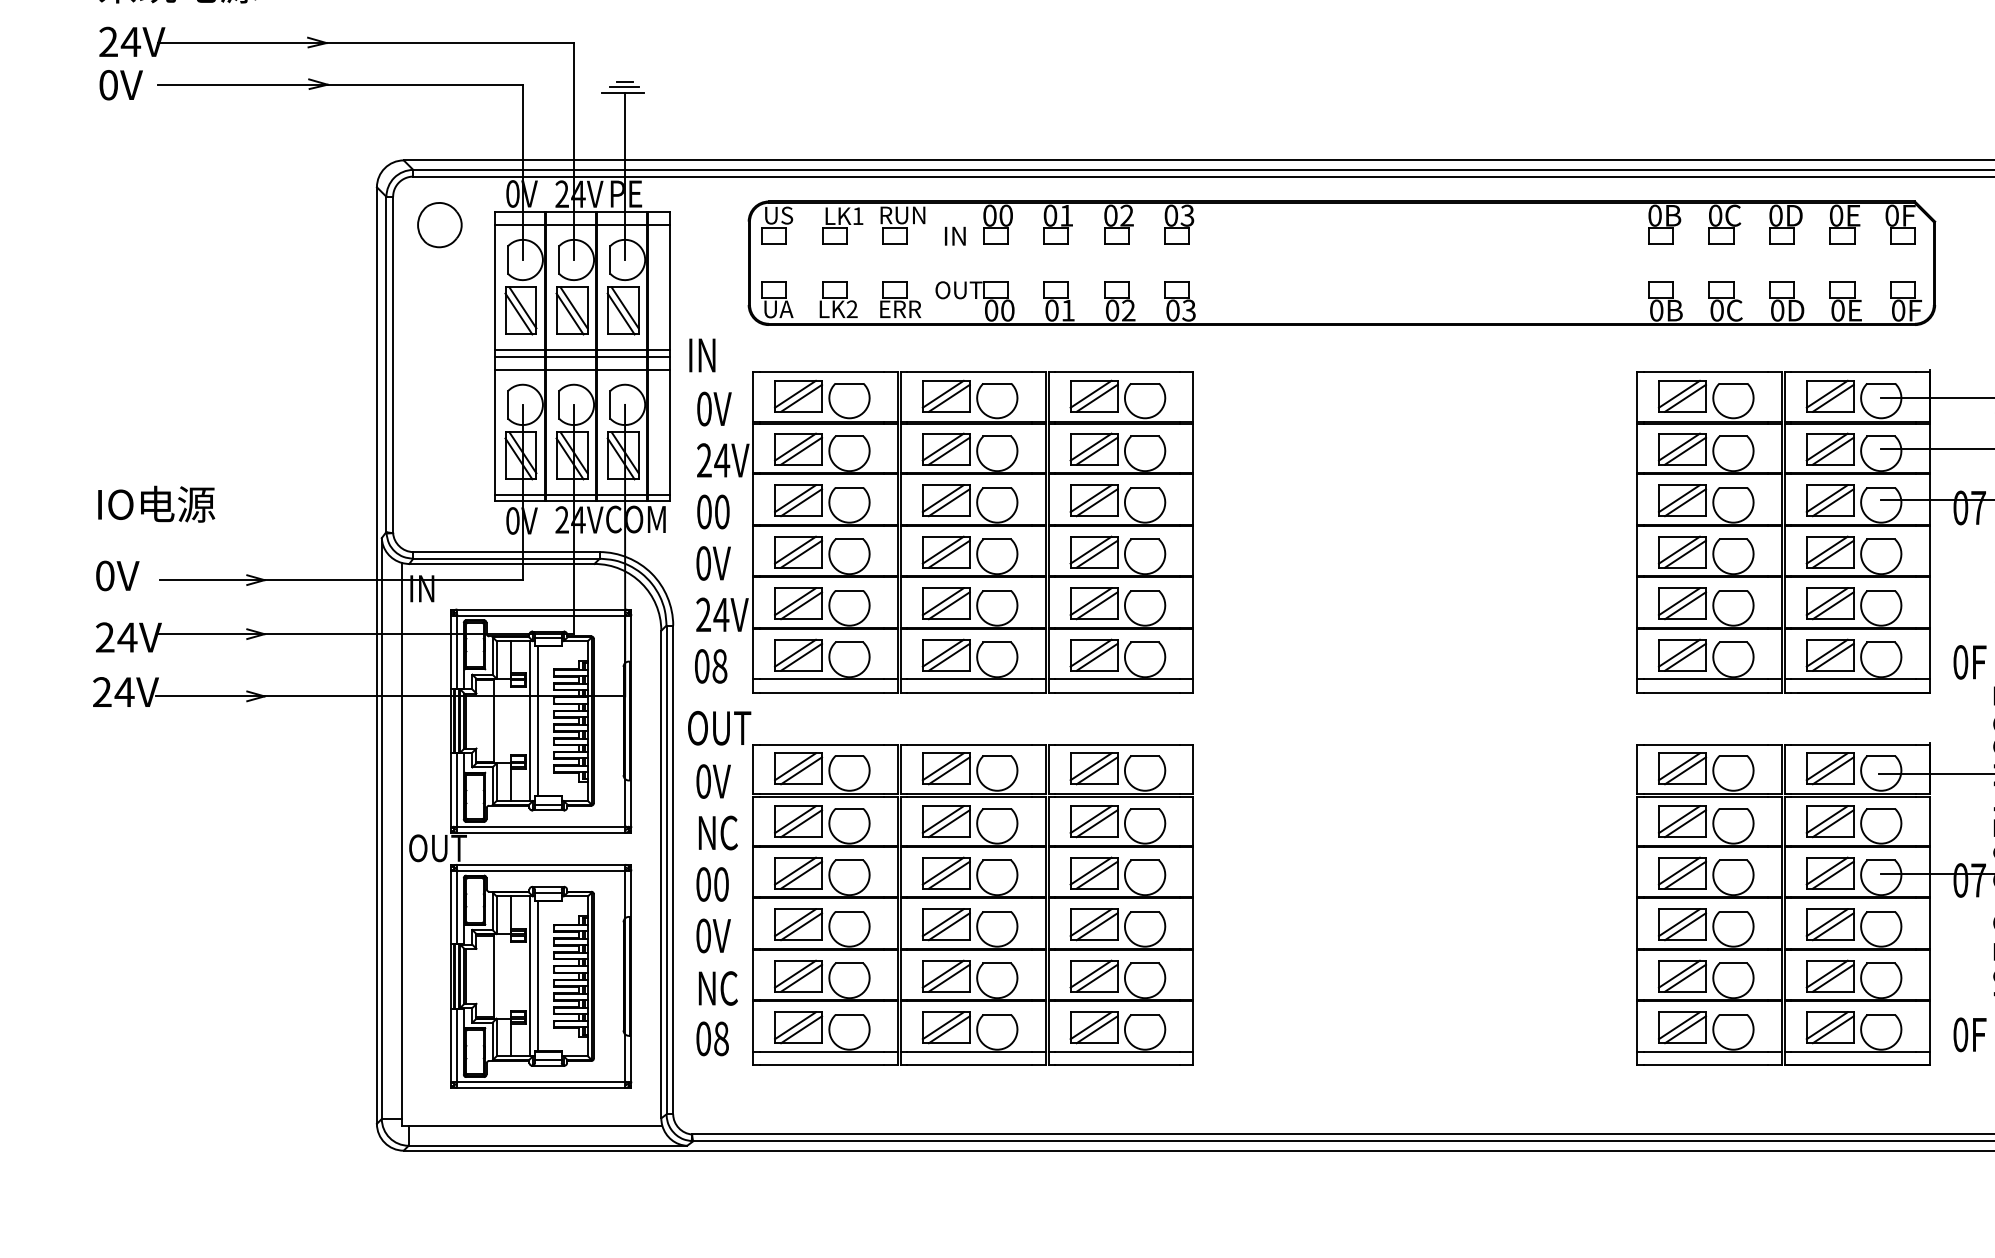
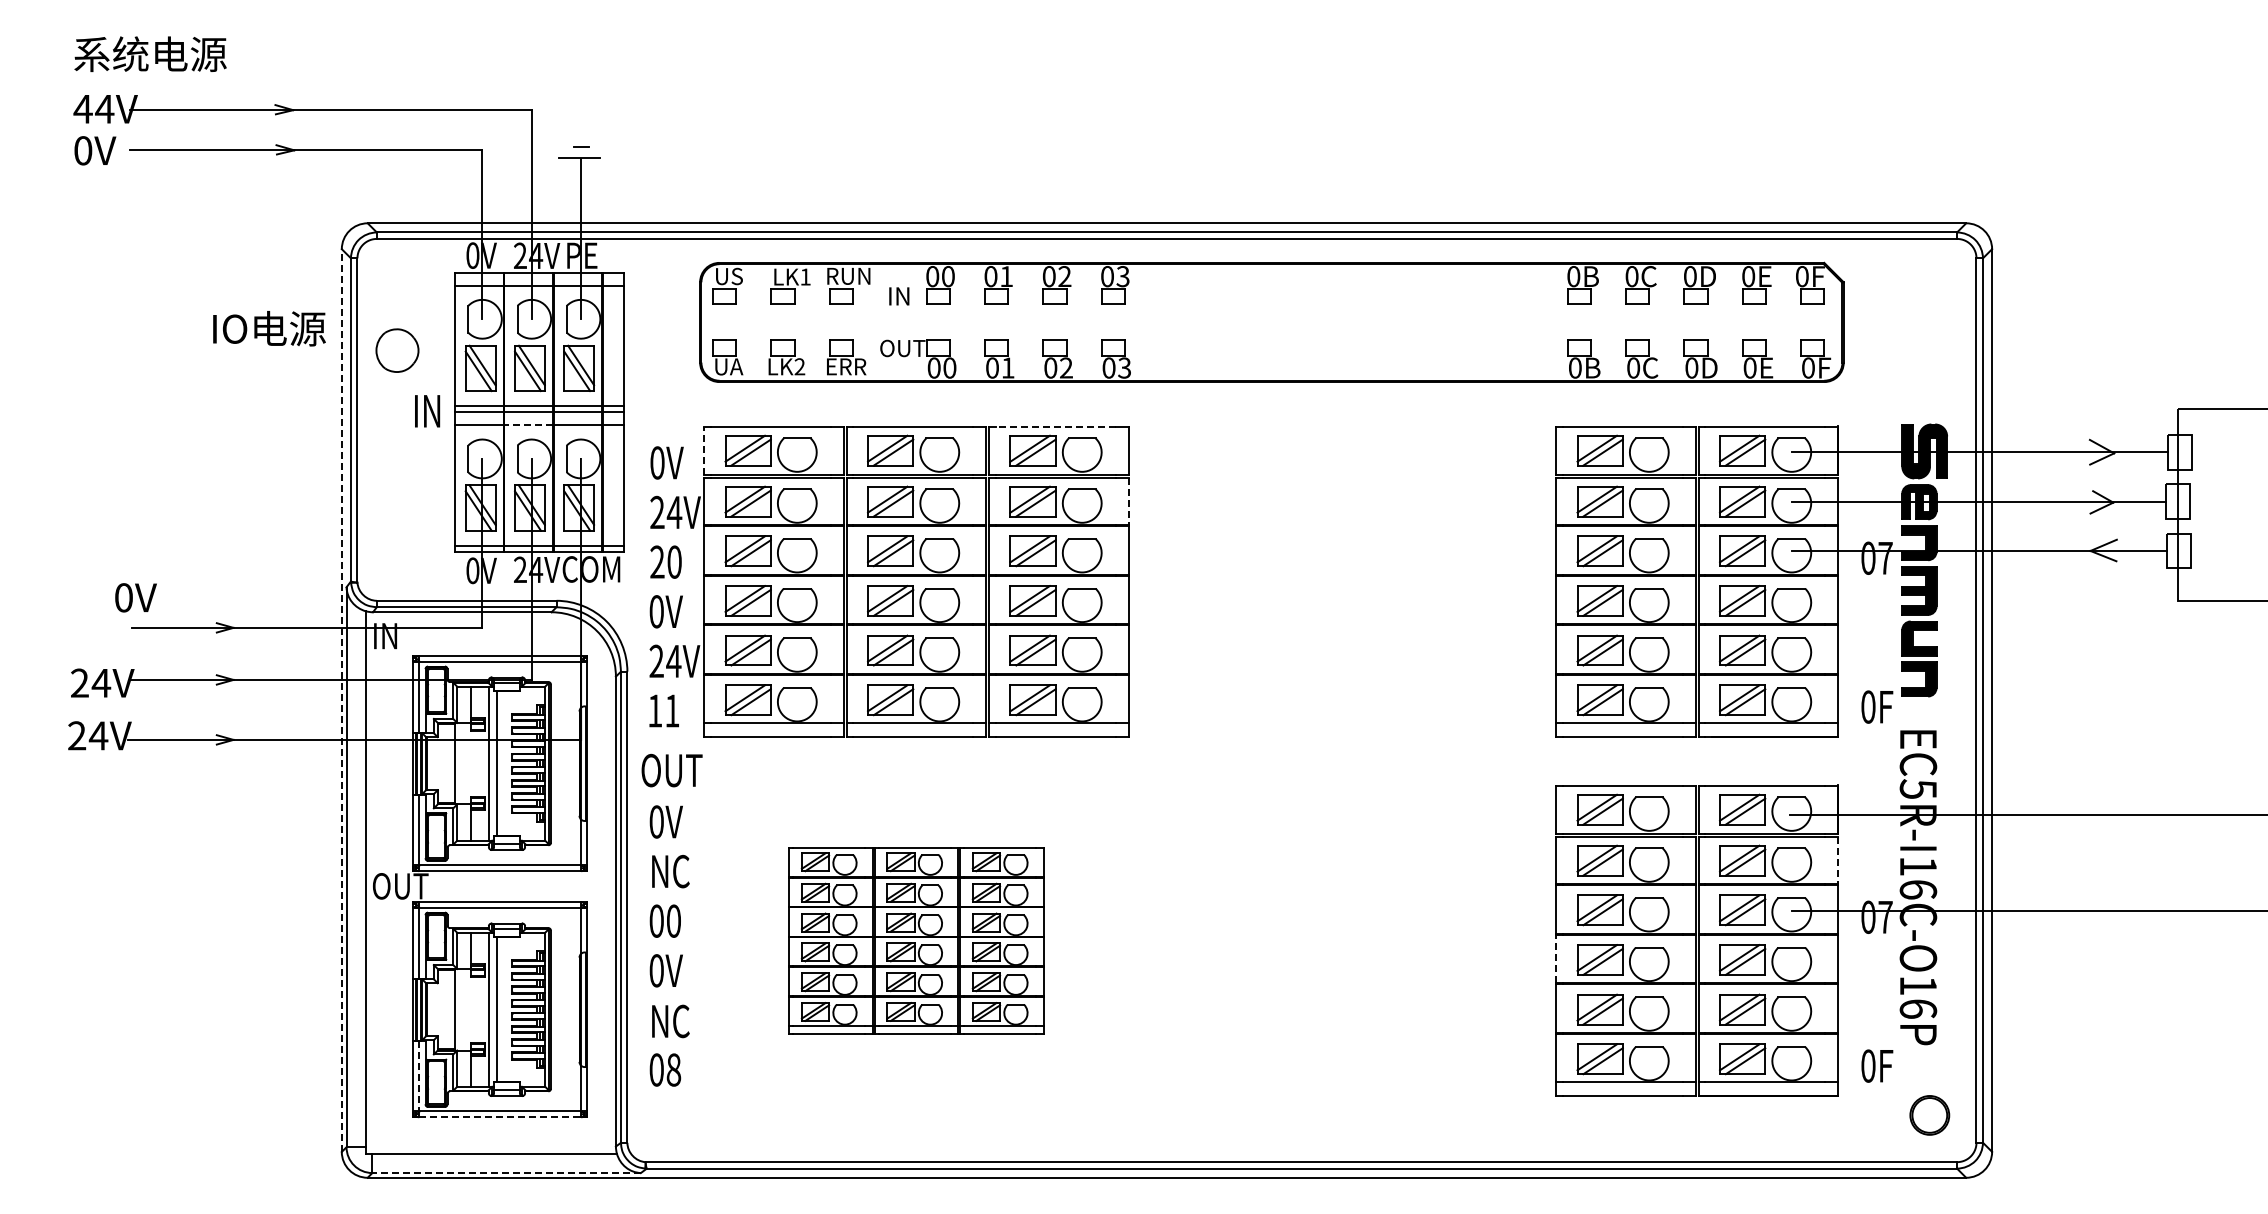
text: (107, 41) -> (82, 108), 24V -> 44V
line: (624, 86) -> (580, 152), removed
part: (439, 224) -> (397, 350), moved
text: (702, 355) -> (427, 411), moved
line: (570, 370) -> (528, 425), solid -> dashed
line: (1117, 372) -> (1055, 427), solid -> dashed
line: (753, 397) -> (704, 451), solid -> dashed
line: (1193, 449) -> (1128, 501), solid -> dashed
text: (156, 504) -> (269, 328), moved
text: (704, 511) -> (657, 561), 00 -> 20
text: (117, 575) -> (135, 597), moved
line: (376, 655) -> (341, 700), solid -> dashed
text: (710, 665) -> (663, 710), 08 -> 11
line: (1929, 821) -> (1838, 860), solid -> dashed
part: (973, 904) -> (916, 940), size x0.6
line: (1637, 923) -> (1556, 958), solid -> dashed
line: (457, 1045) -> (419, 1076), solid -> dashed
line: (541, 1088) -> (500, 1117), solid -> dashed
line: (547, 1146) -> (506, 1173), solid -> dashed

